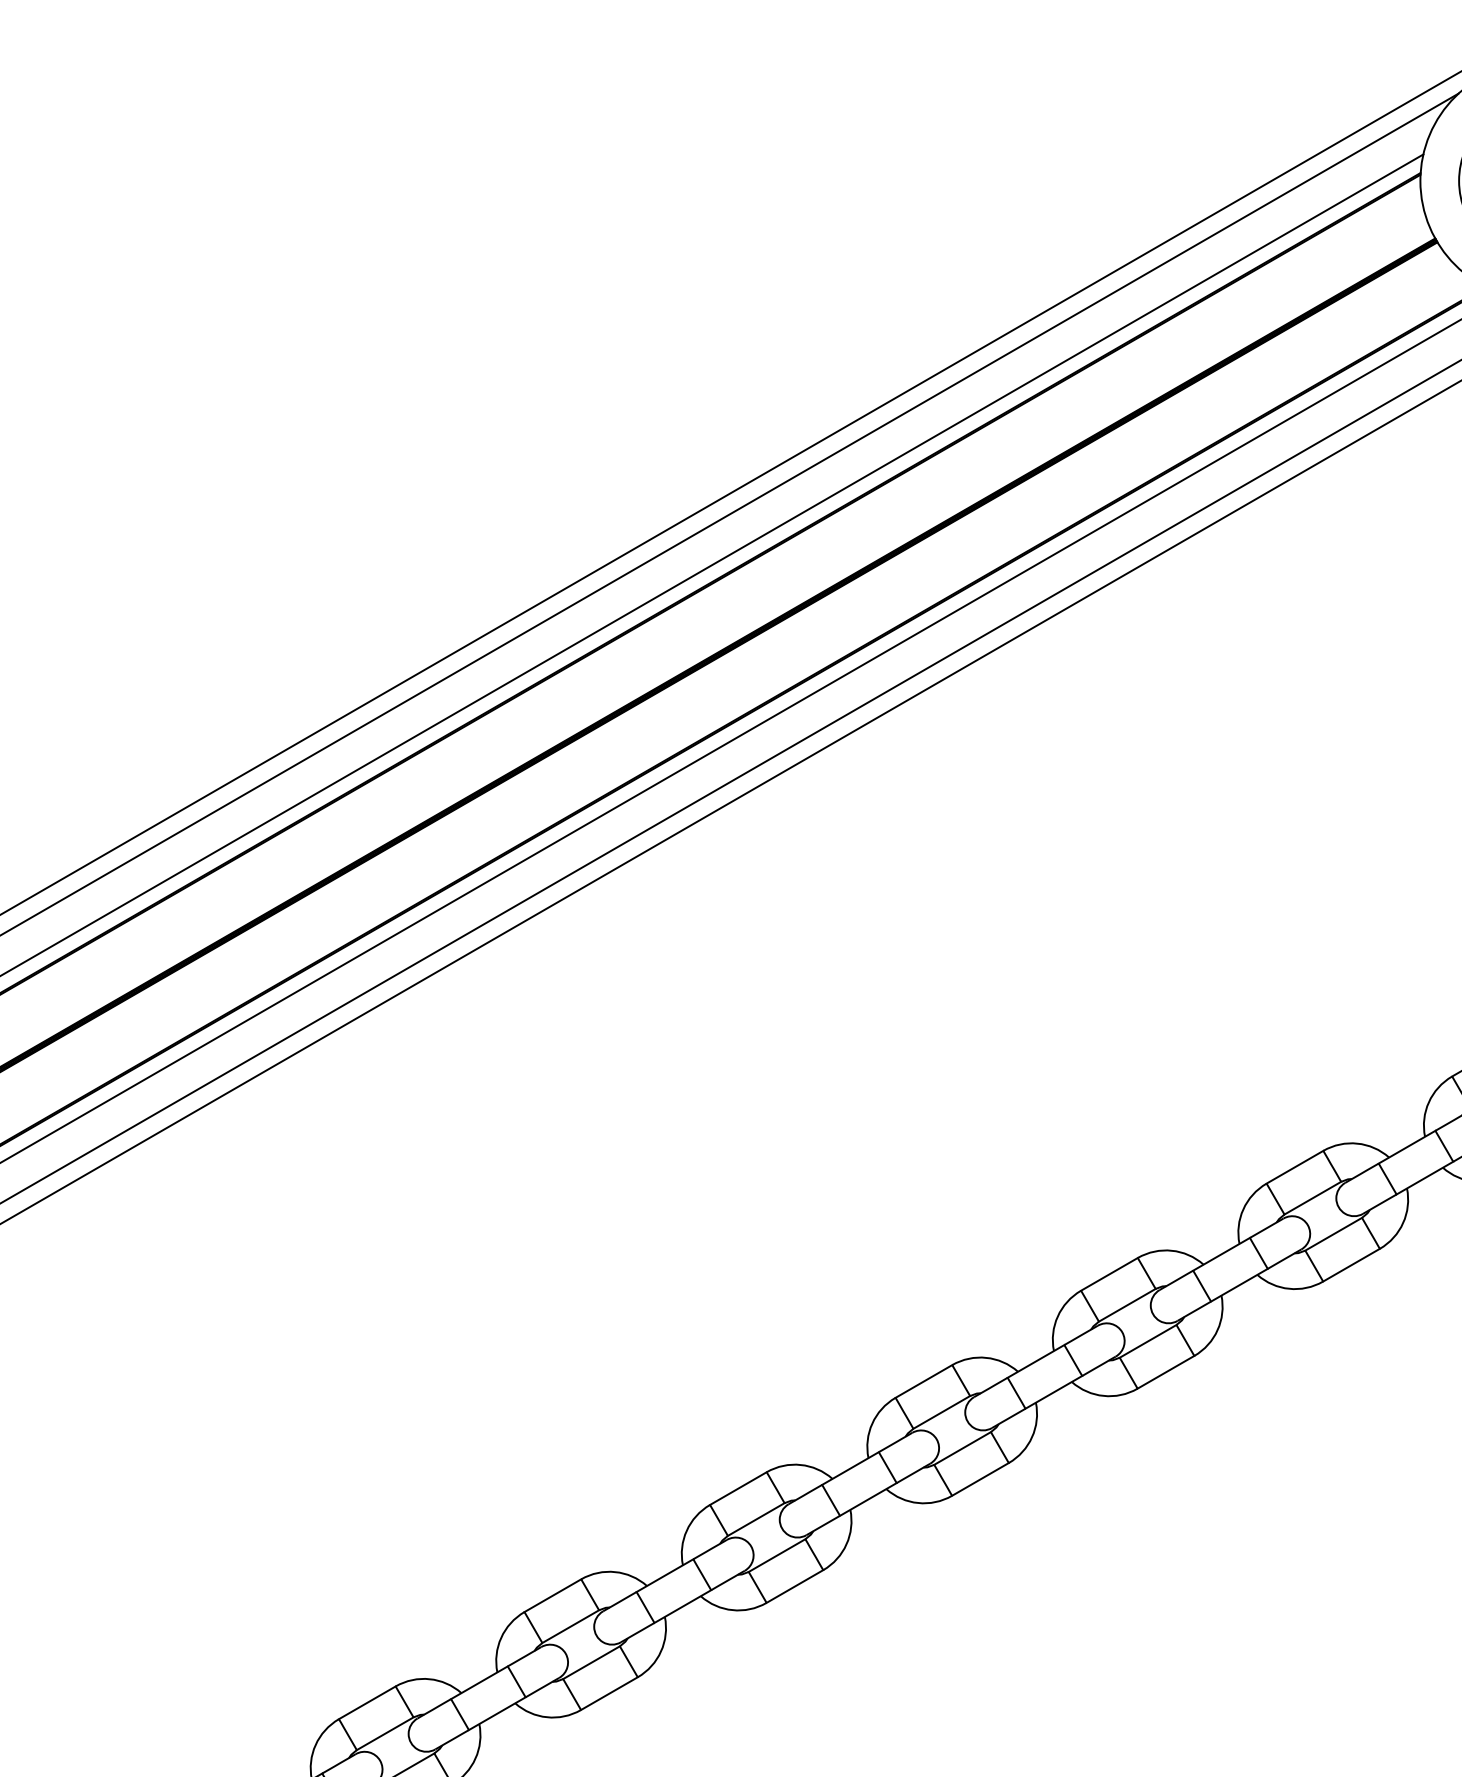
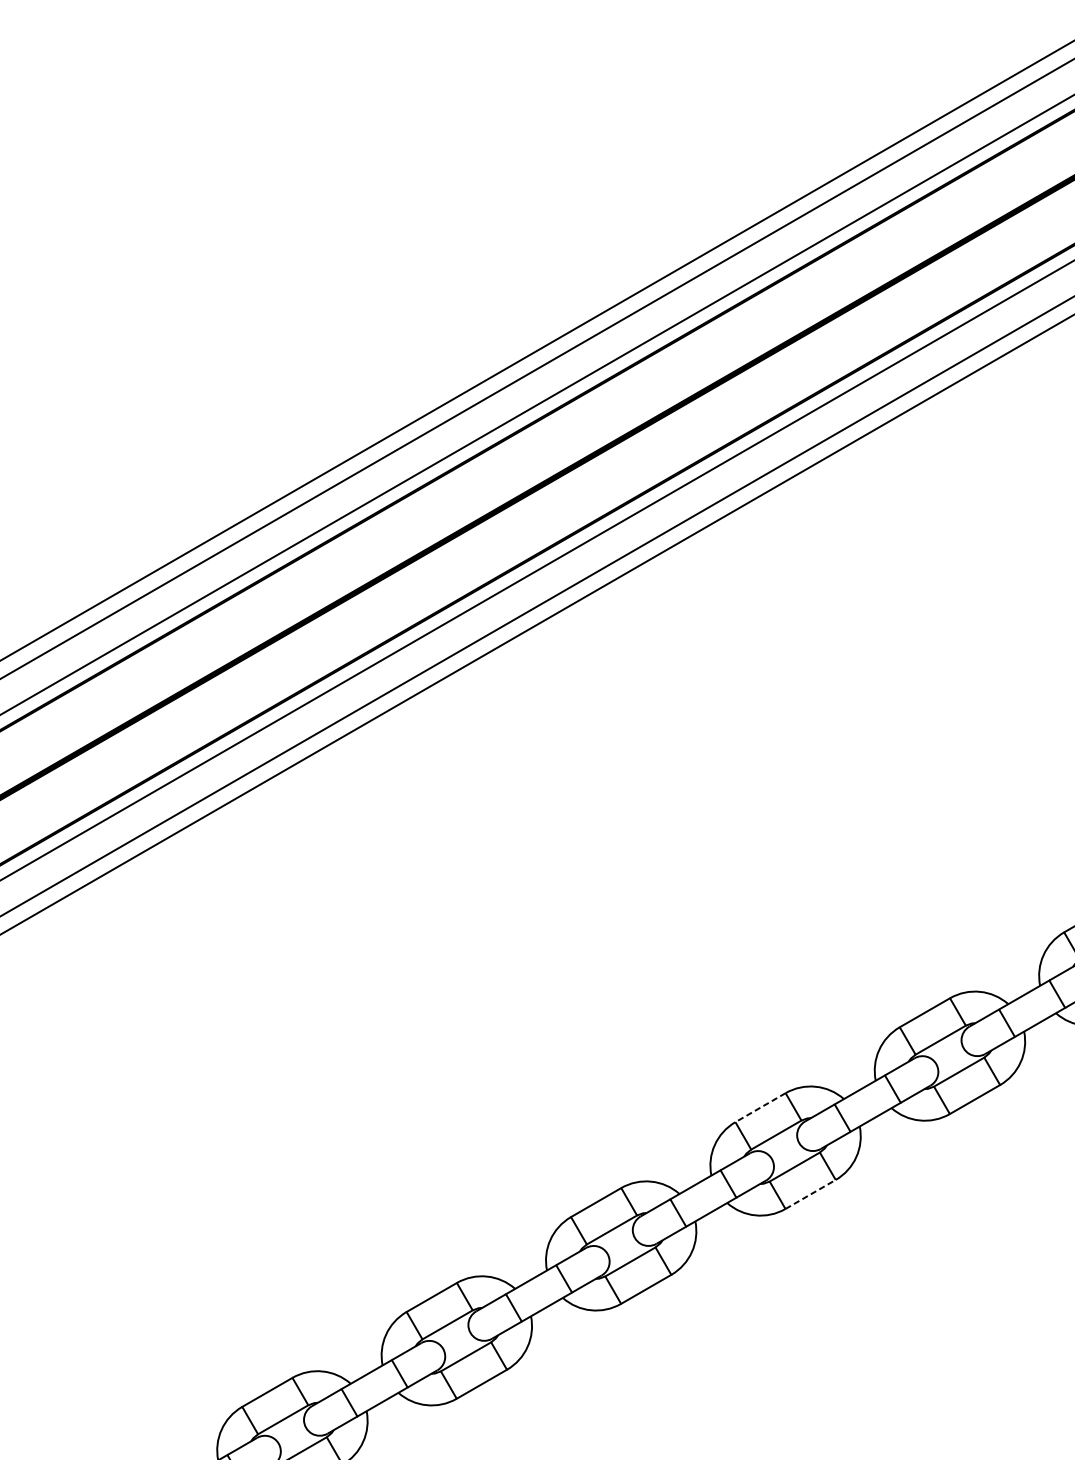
line: (923, 1381) -> (760, 1107), solid -> dashed
line: (980, 1479) -> (810, 1194), solid -> dashed

